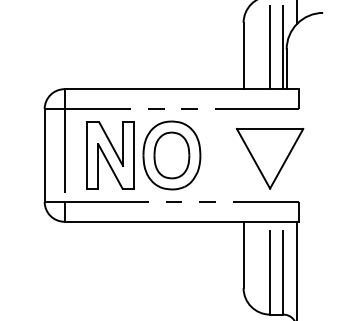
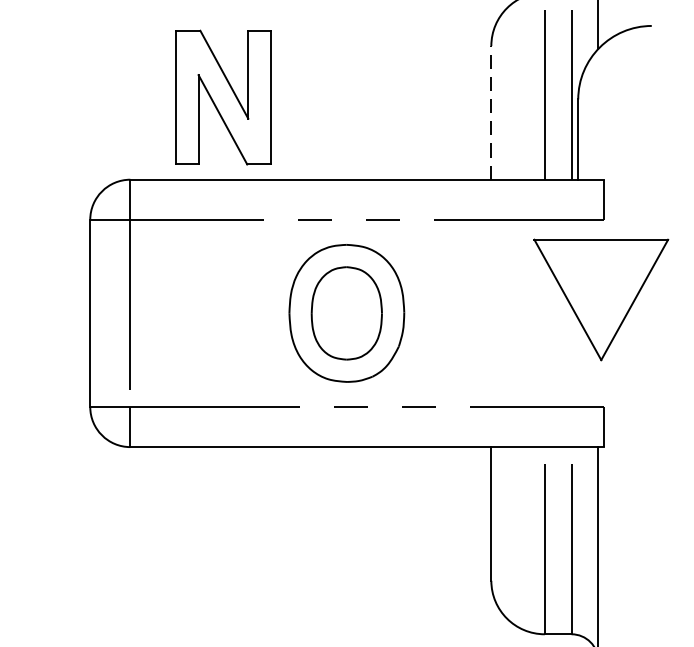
line: (243, 55) -> (491, 111), solid -> dashed
part: (110, 155) -> (222, 97), moved
part: (269, 158) -> (600, 299), moved

